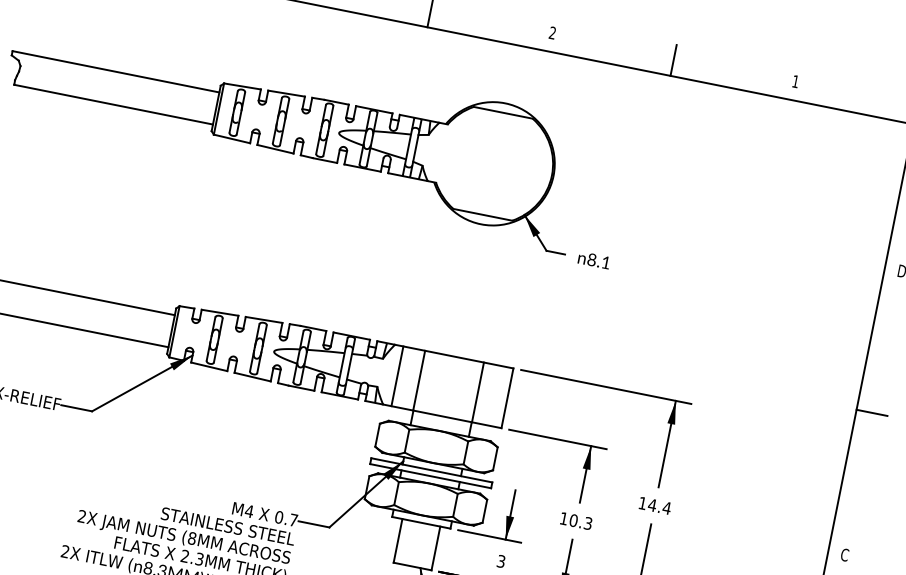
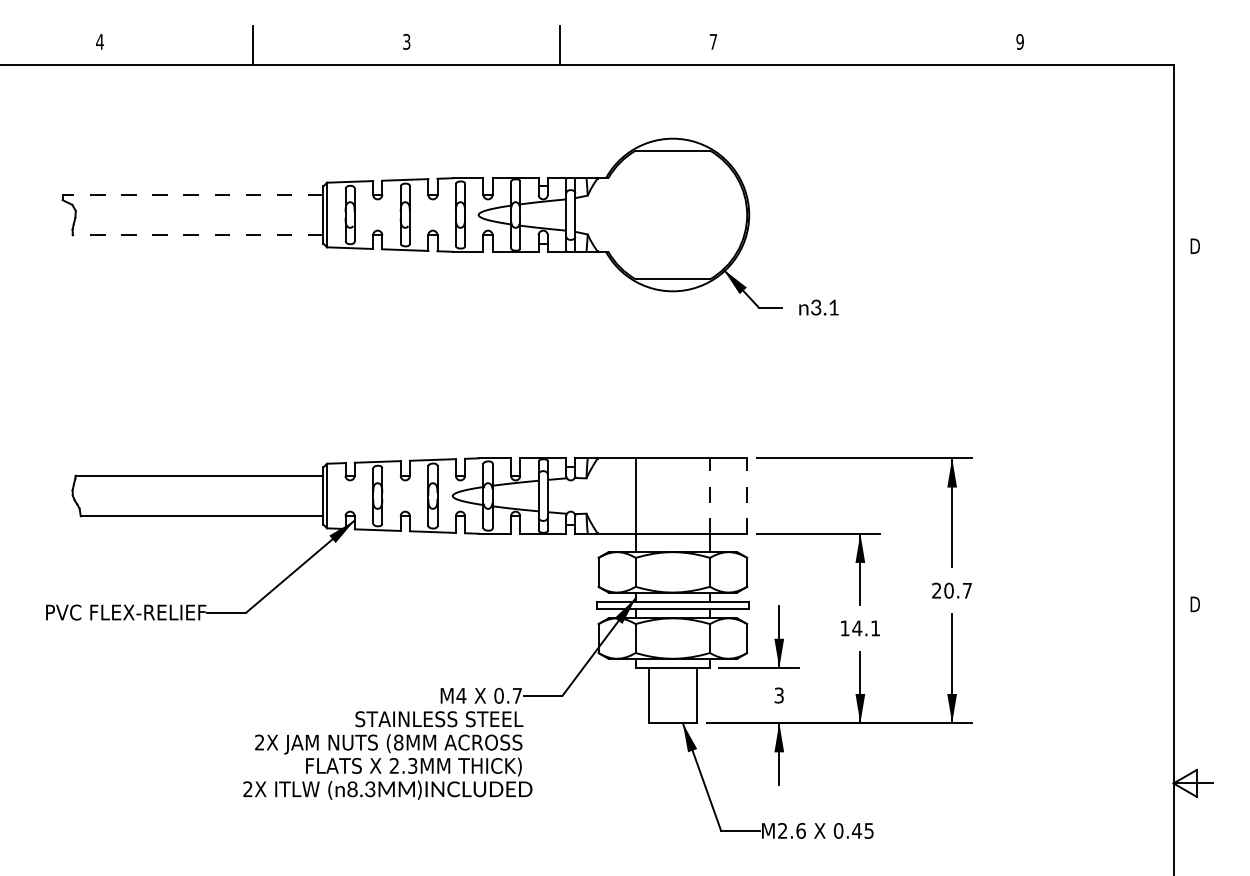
text: (551, 32) -> (712, 41), 2 -> 7
line: (673, 60) -> (866, 45), removed
line: (115, 71) -> (192, 194), solid -> dashed
text: (795, 81) -> (1019, 41), 1 -> 9
line: (113, 104) -> (197, 235), solid -> dashed
text: (592, 259) -> (816, 307), 8.1 -> 3.1
line: (397, 375) -> (608, 495), removed
line: (477, 392) -> (709, 496), solid -> dashed
line: (507, 398) -> (747, 496), solid -> dashed
line: (871, 412) -> (1192, 425), removed
text: (655, 505) -> (952, 590), 14.4 -> 20.7
text: (581, 522) -> (866, 628), 10.3 -> 14.1
text: (844, 555) -> (1194, 604), C -> D

